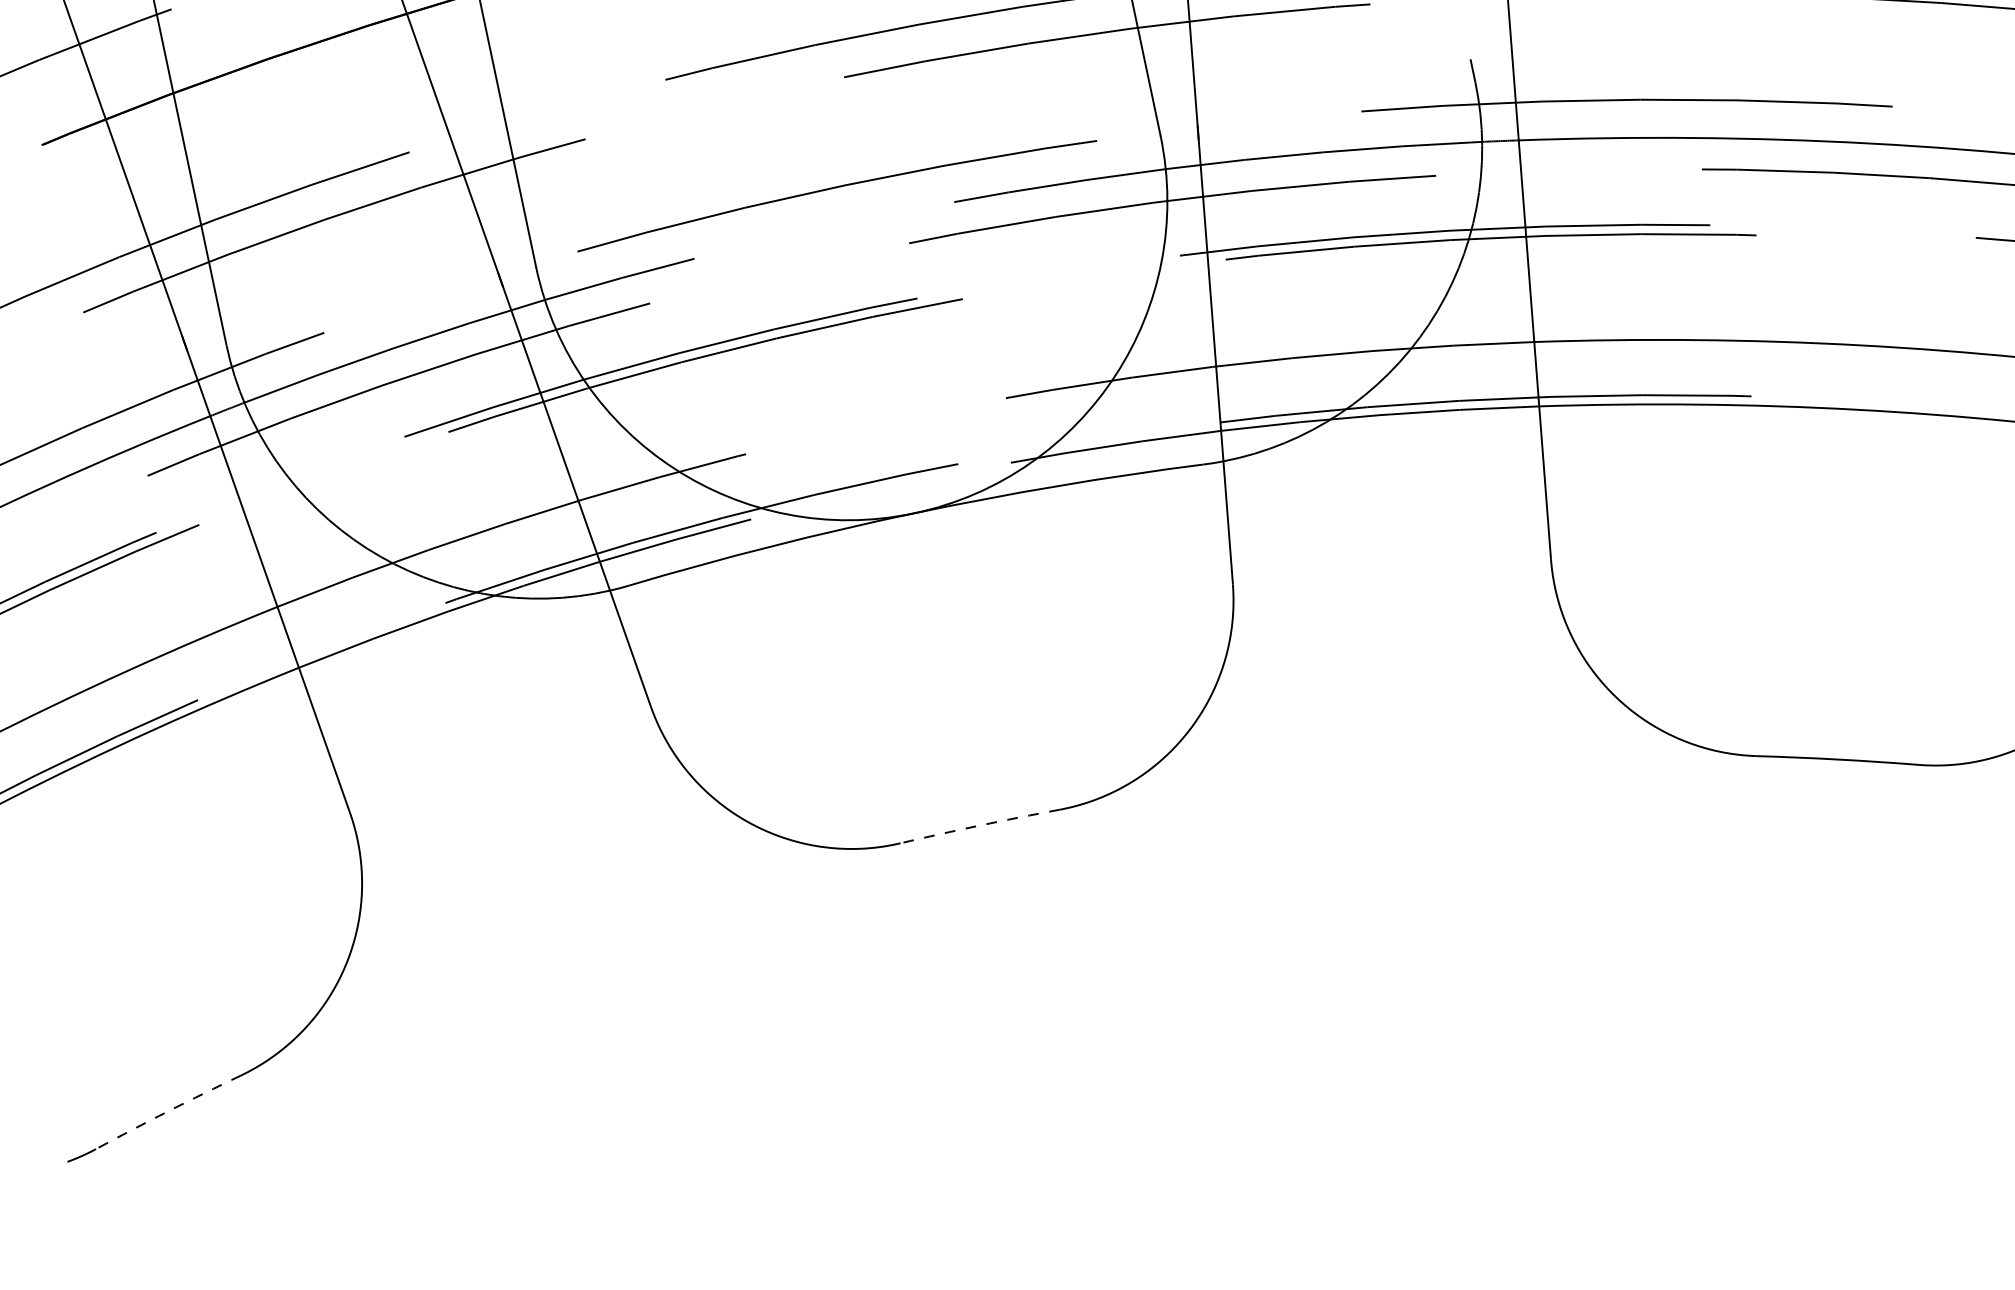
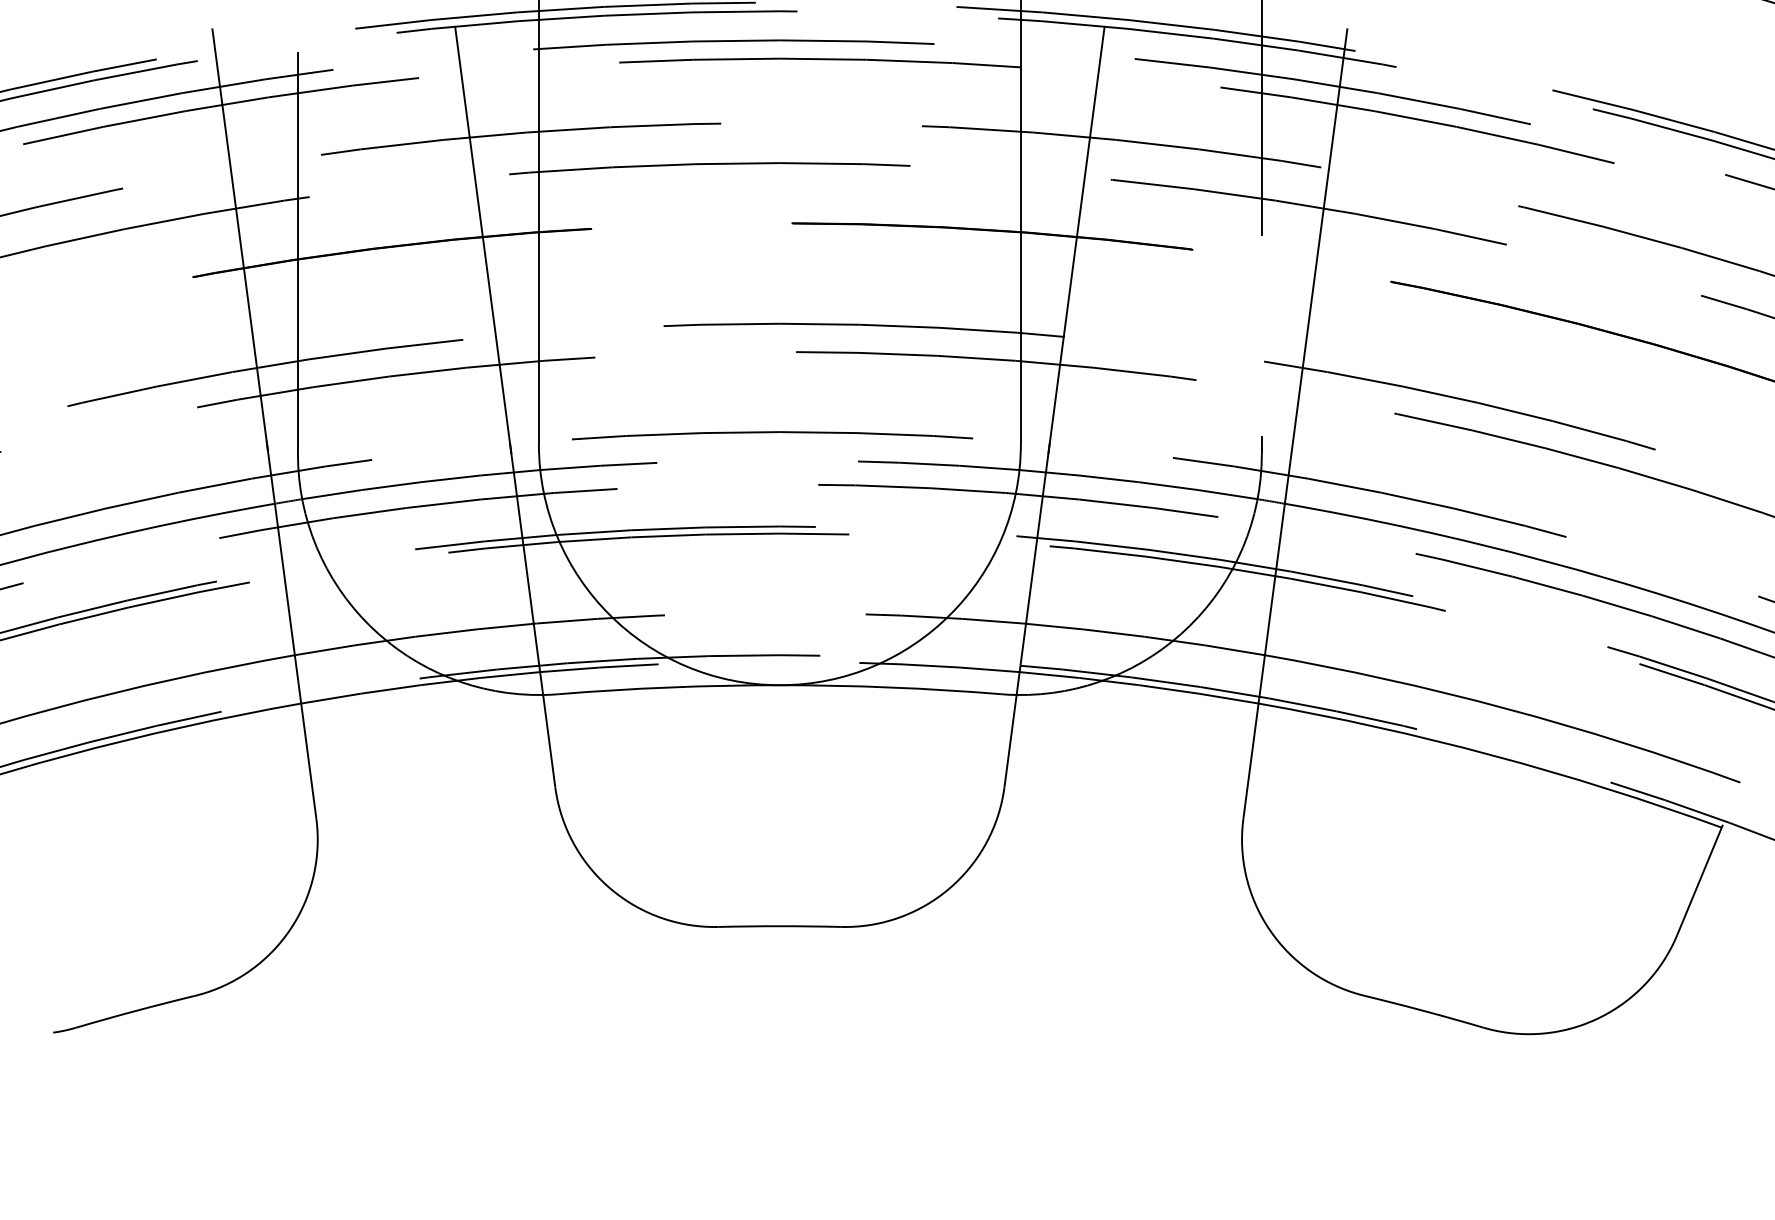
arc: (979, 826) -> (779, 926), dashed -> solid
arc: (168, 1111) -> (135, 1011), dashed -> solid

